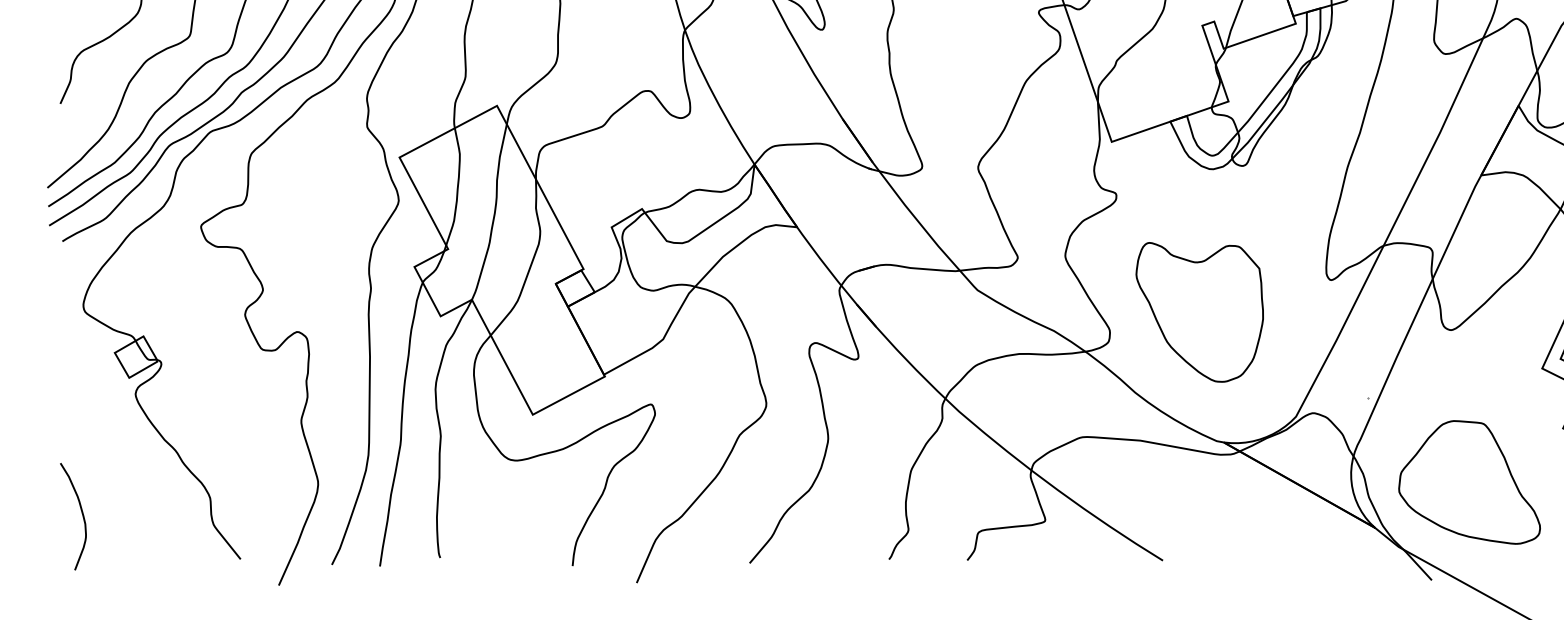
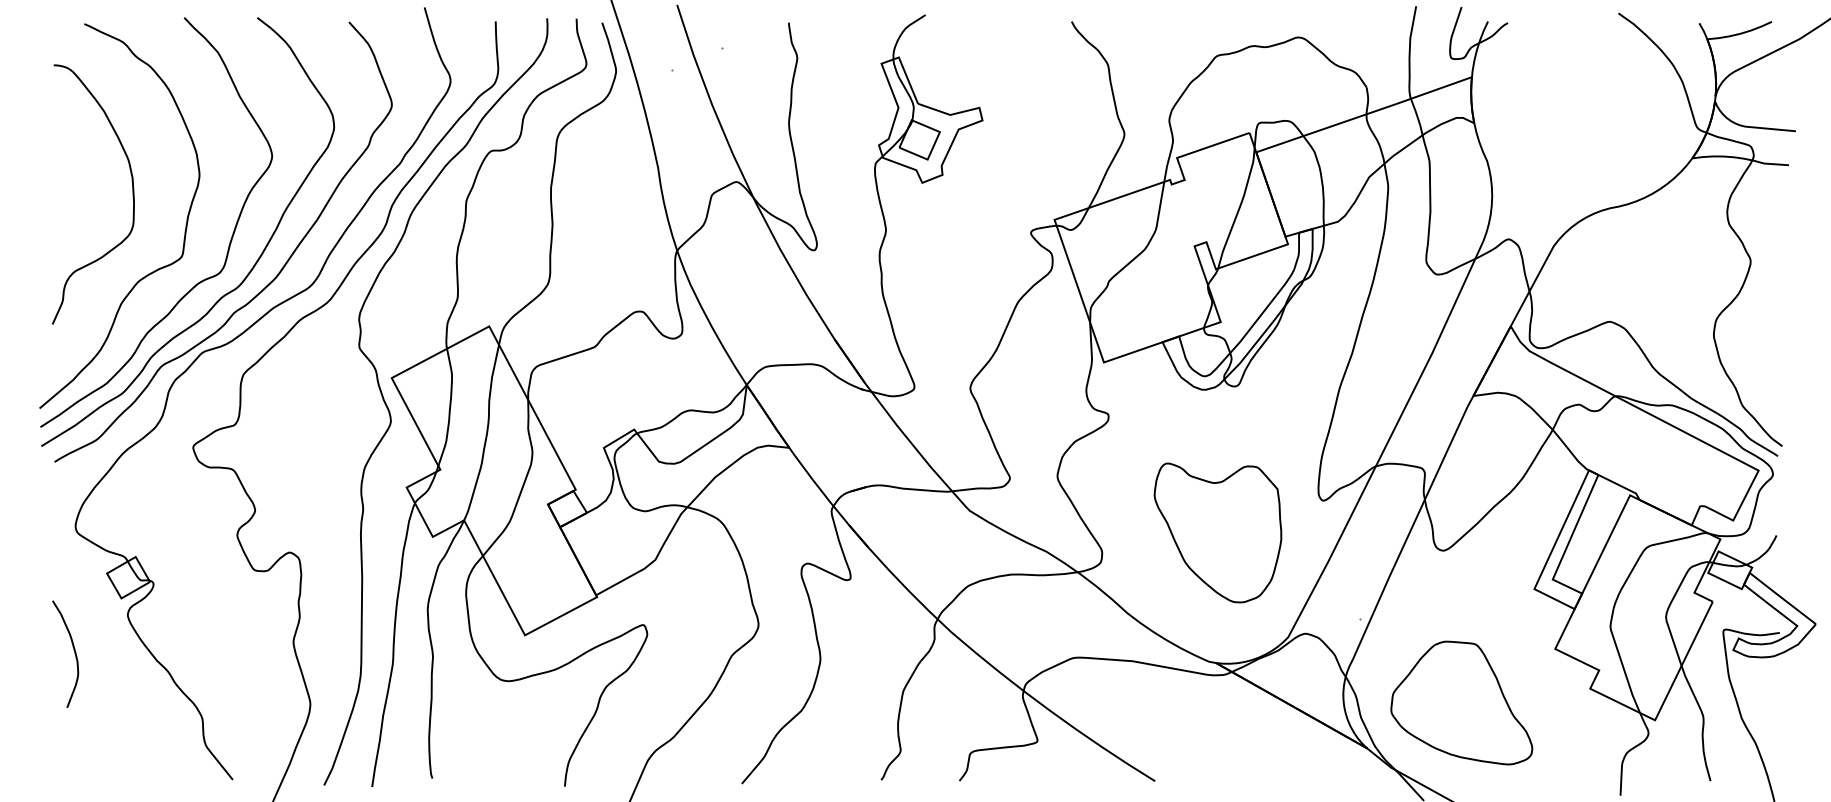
part: (1199, 311) -> (1217, 532), moved
curve: (81, 512) -> (73, 650), moved

